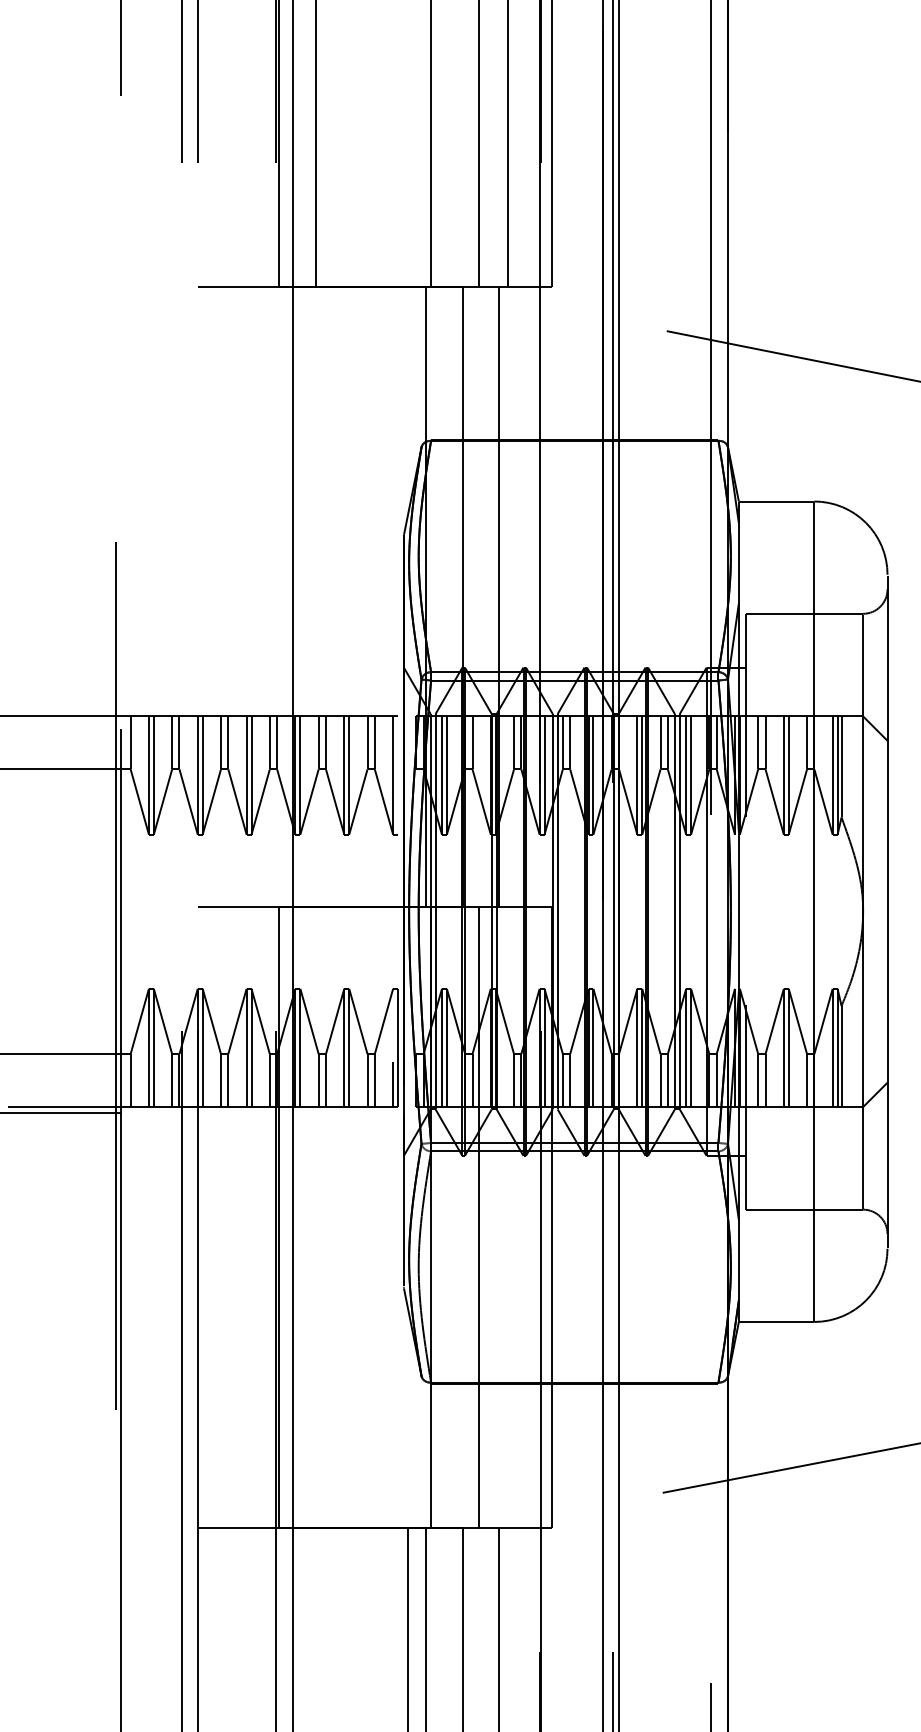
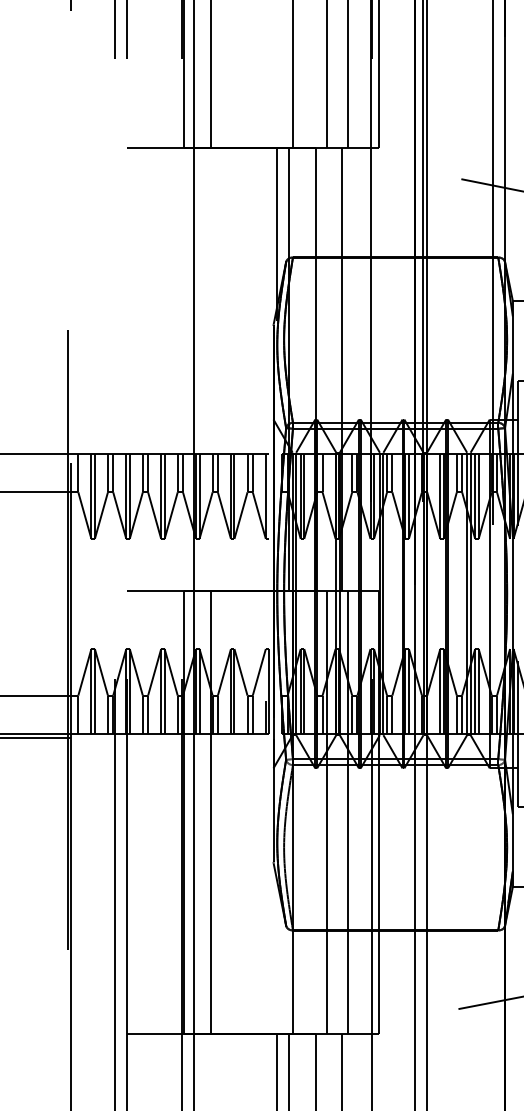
line: (408, 408) -> (276, 234), added
line: (316, 1217) -> (211, 812), added
line: (508, 1217) -> (348, 812), added

